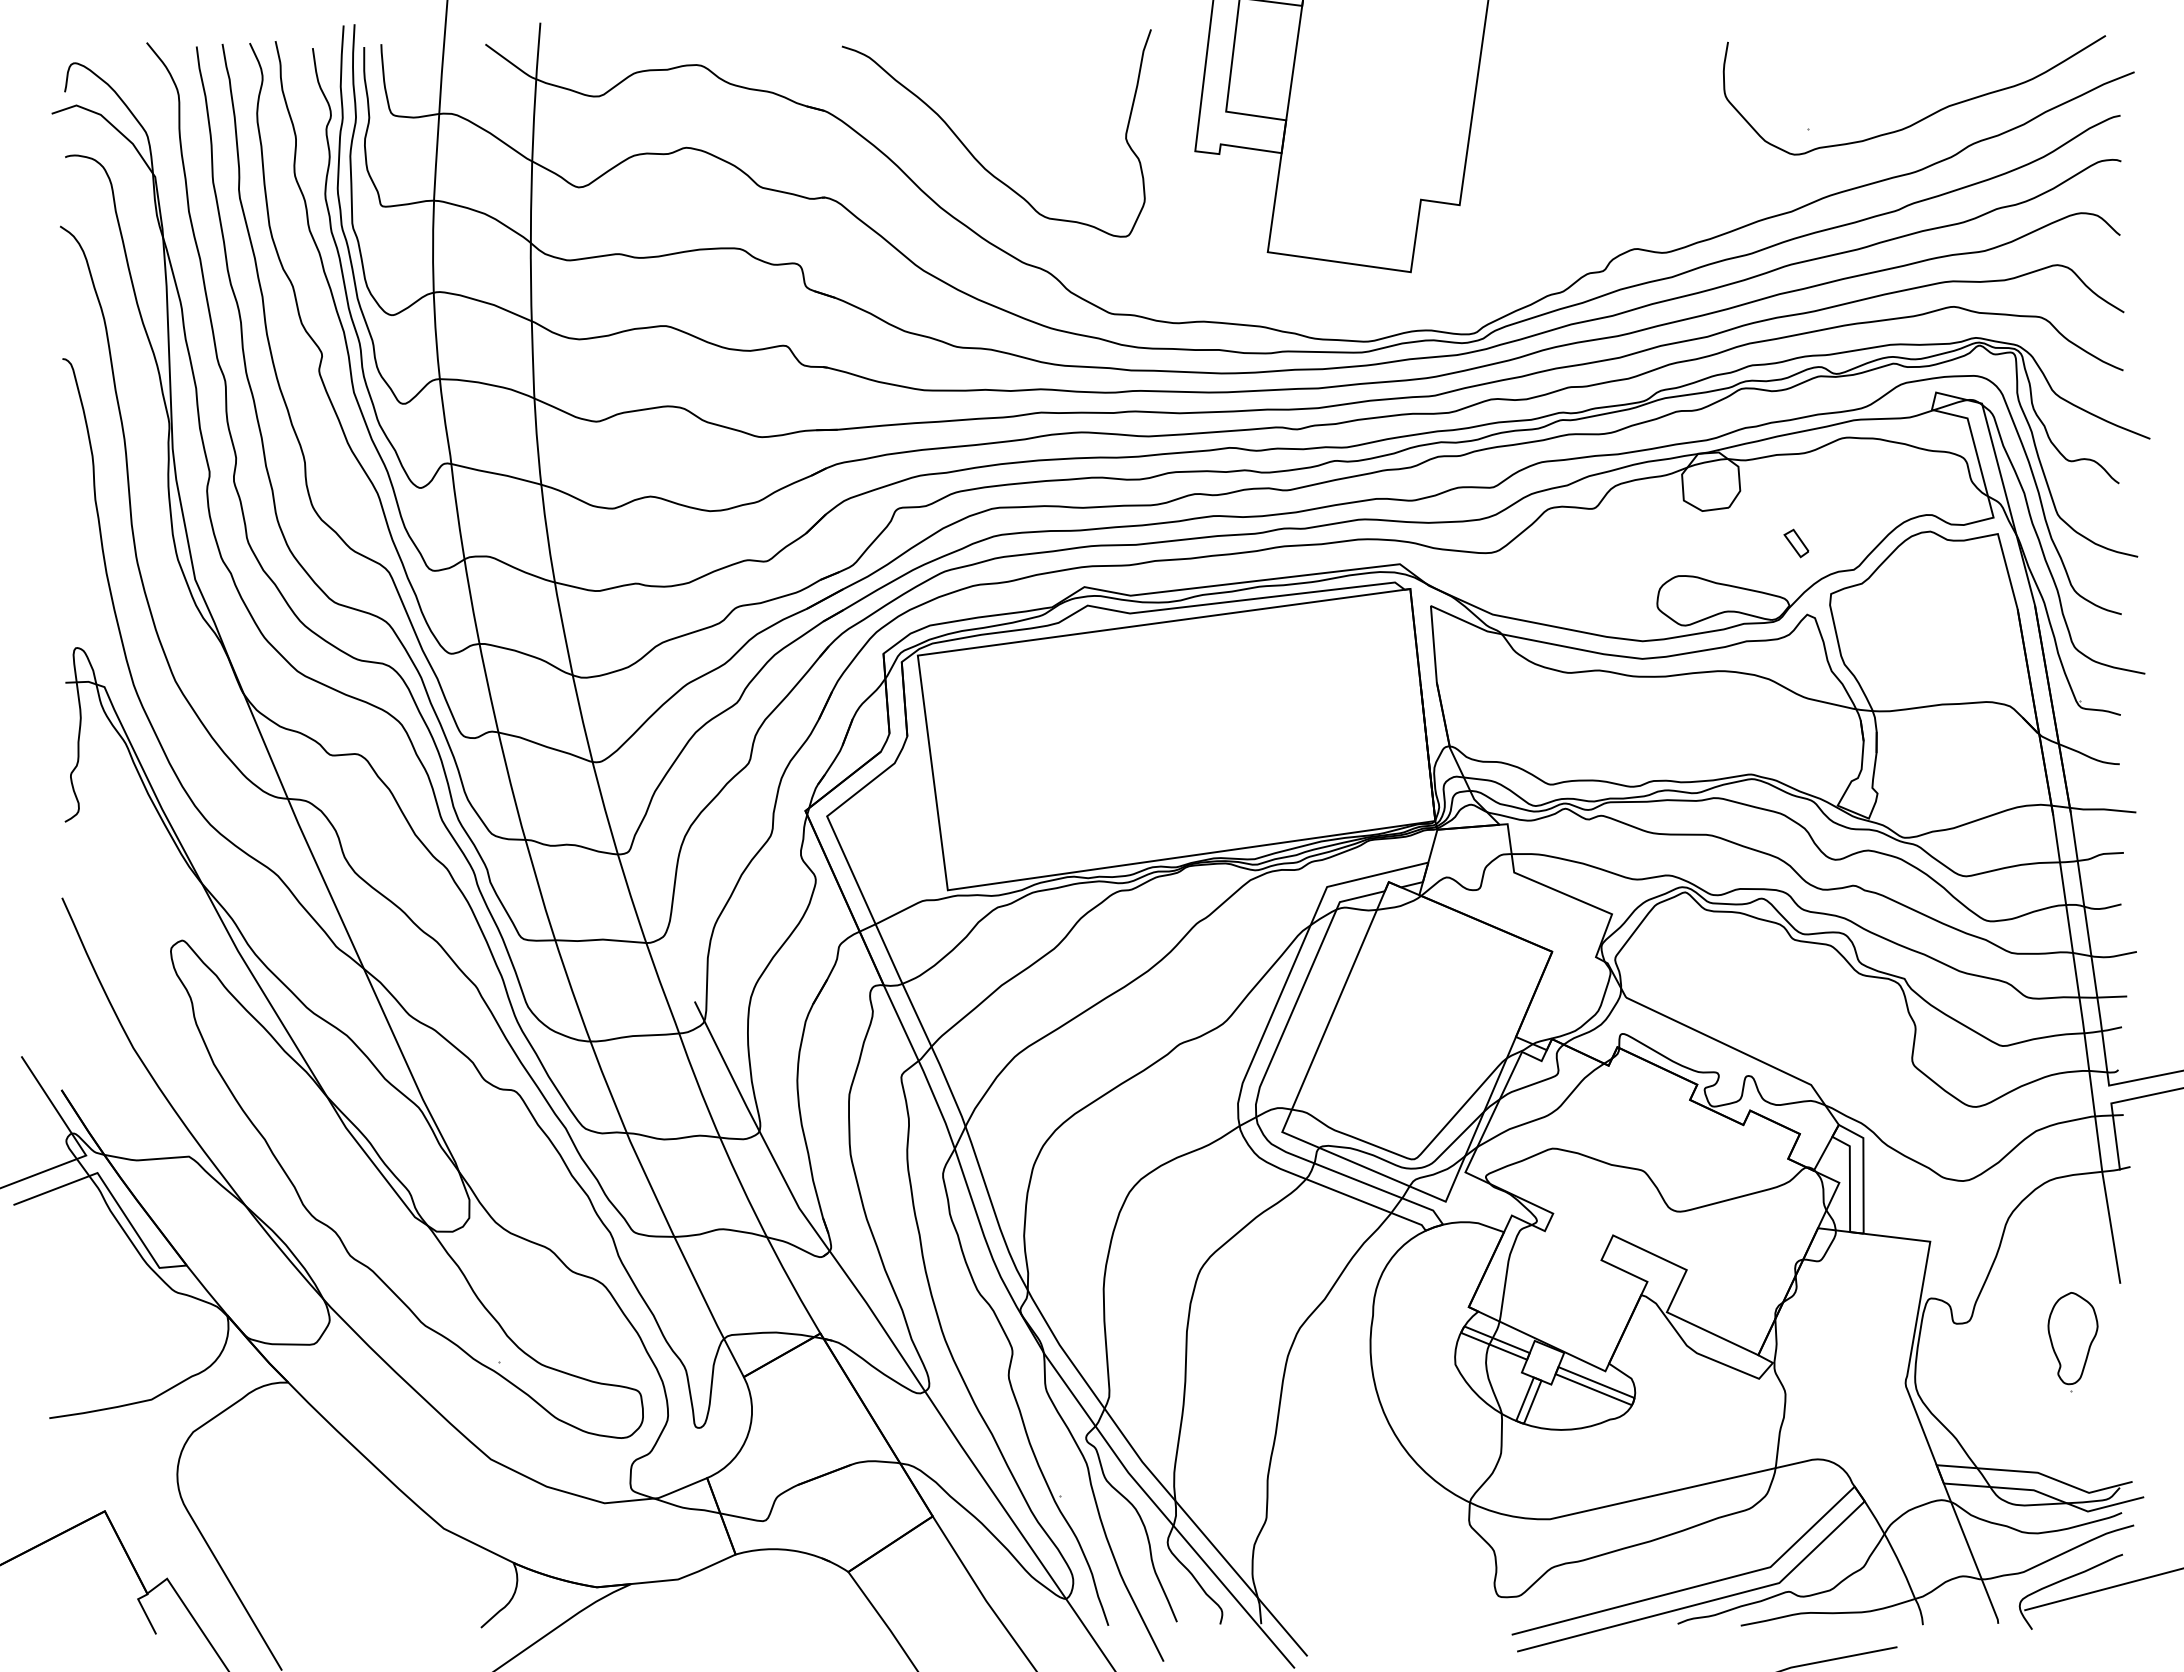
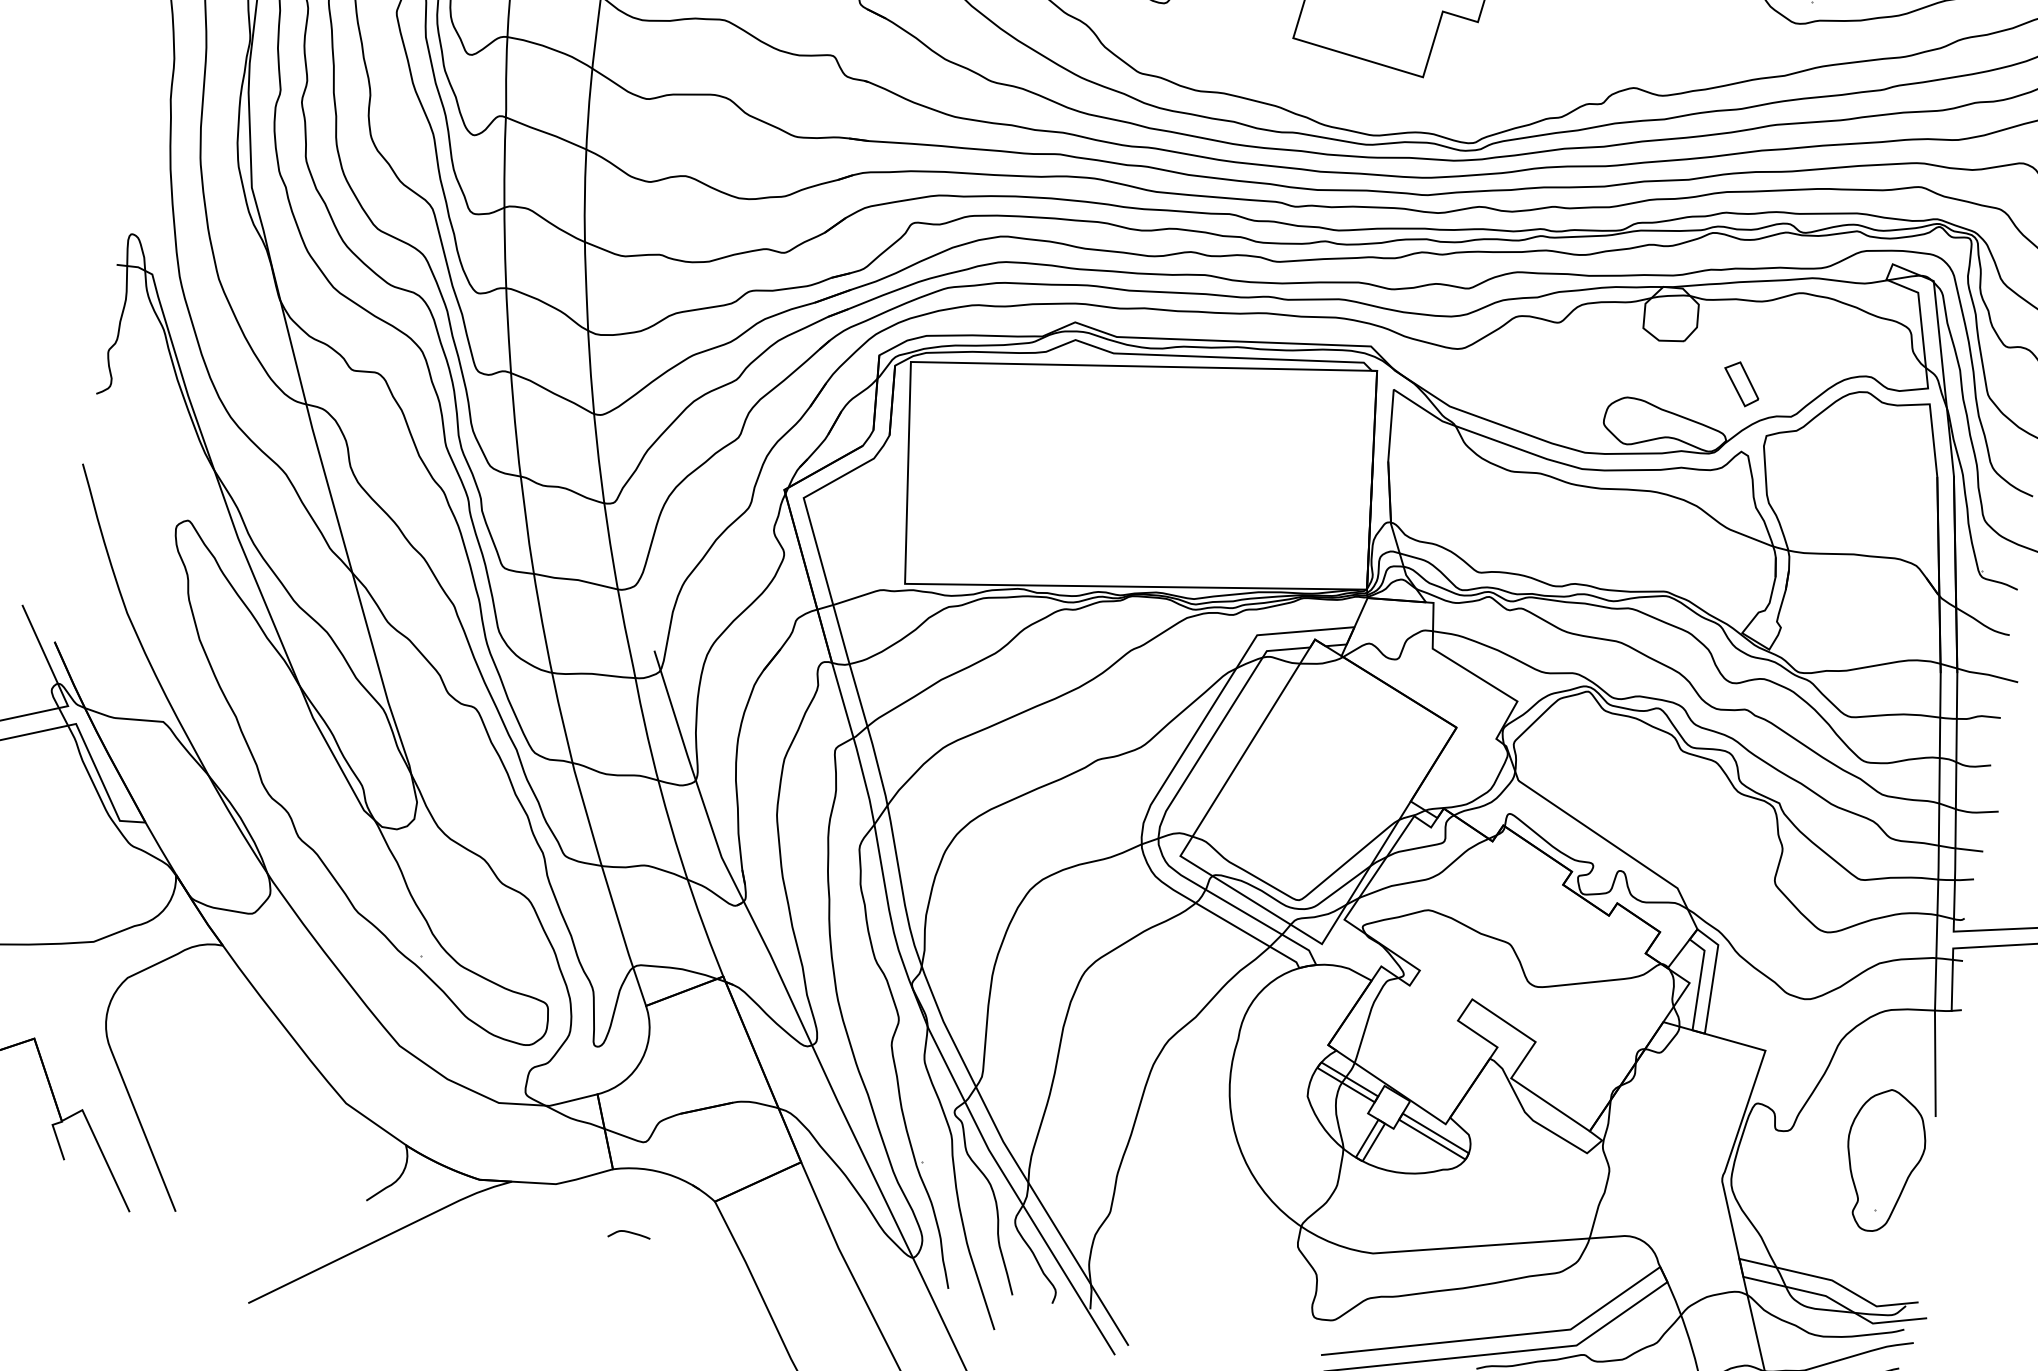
part: (1796, 543) -> (1741, 384), size x1.67
part: (2072, 1338) -> (1883, 1160), size x1.67
curve: (763, 1619) -> (629, 1233), added

